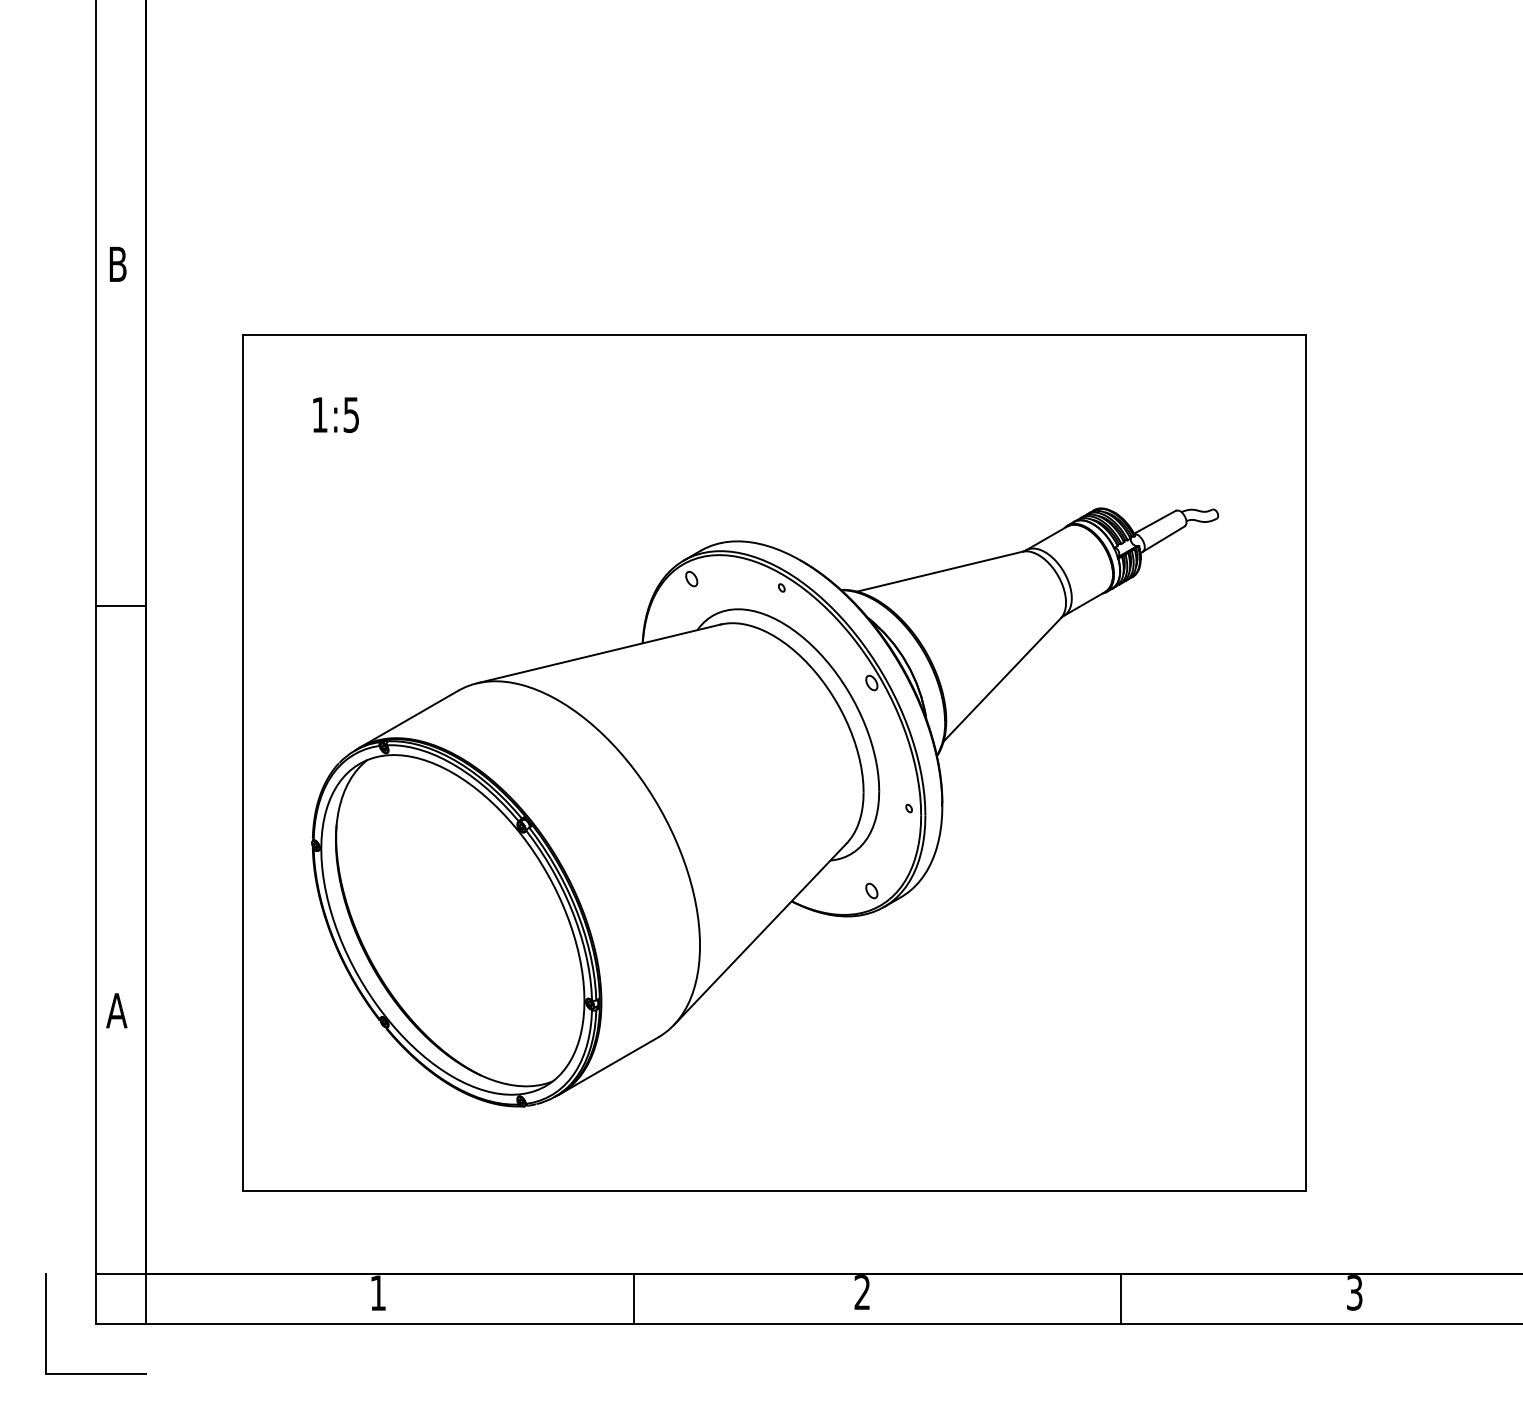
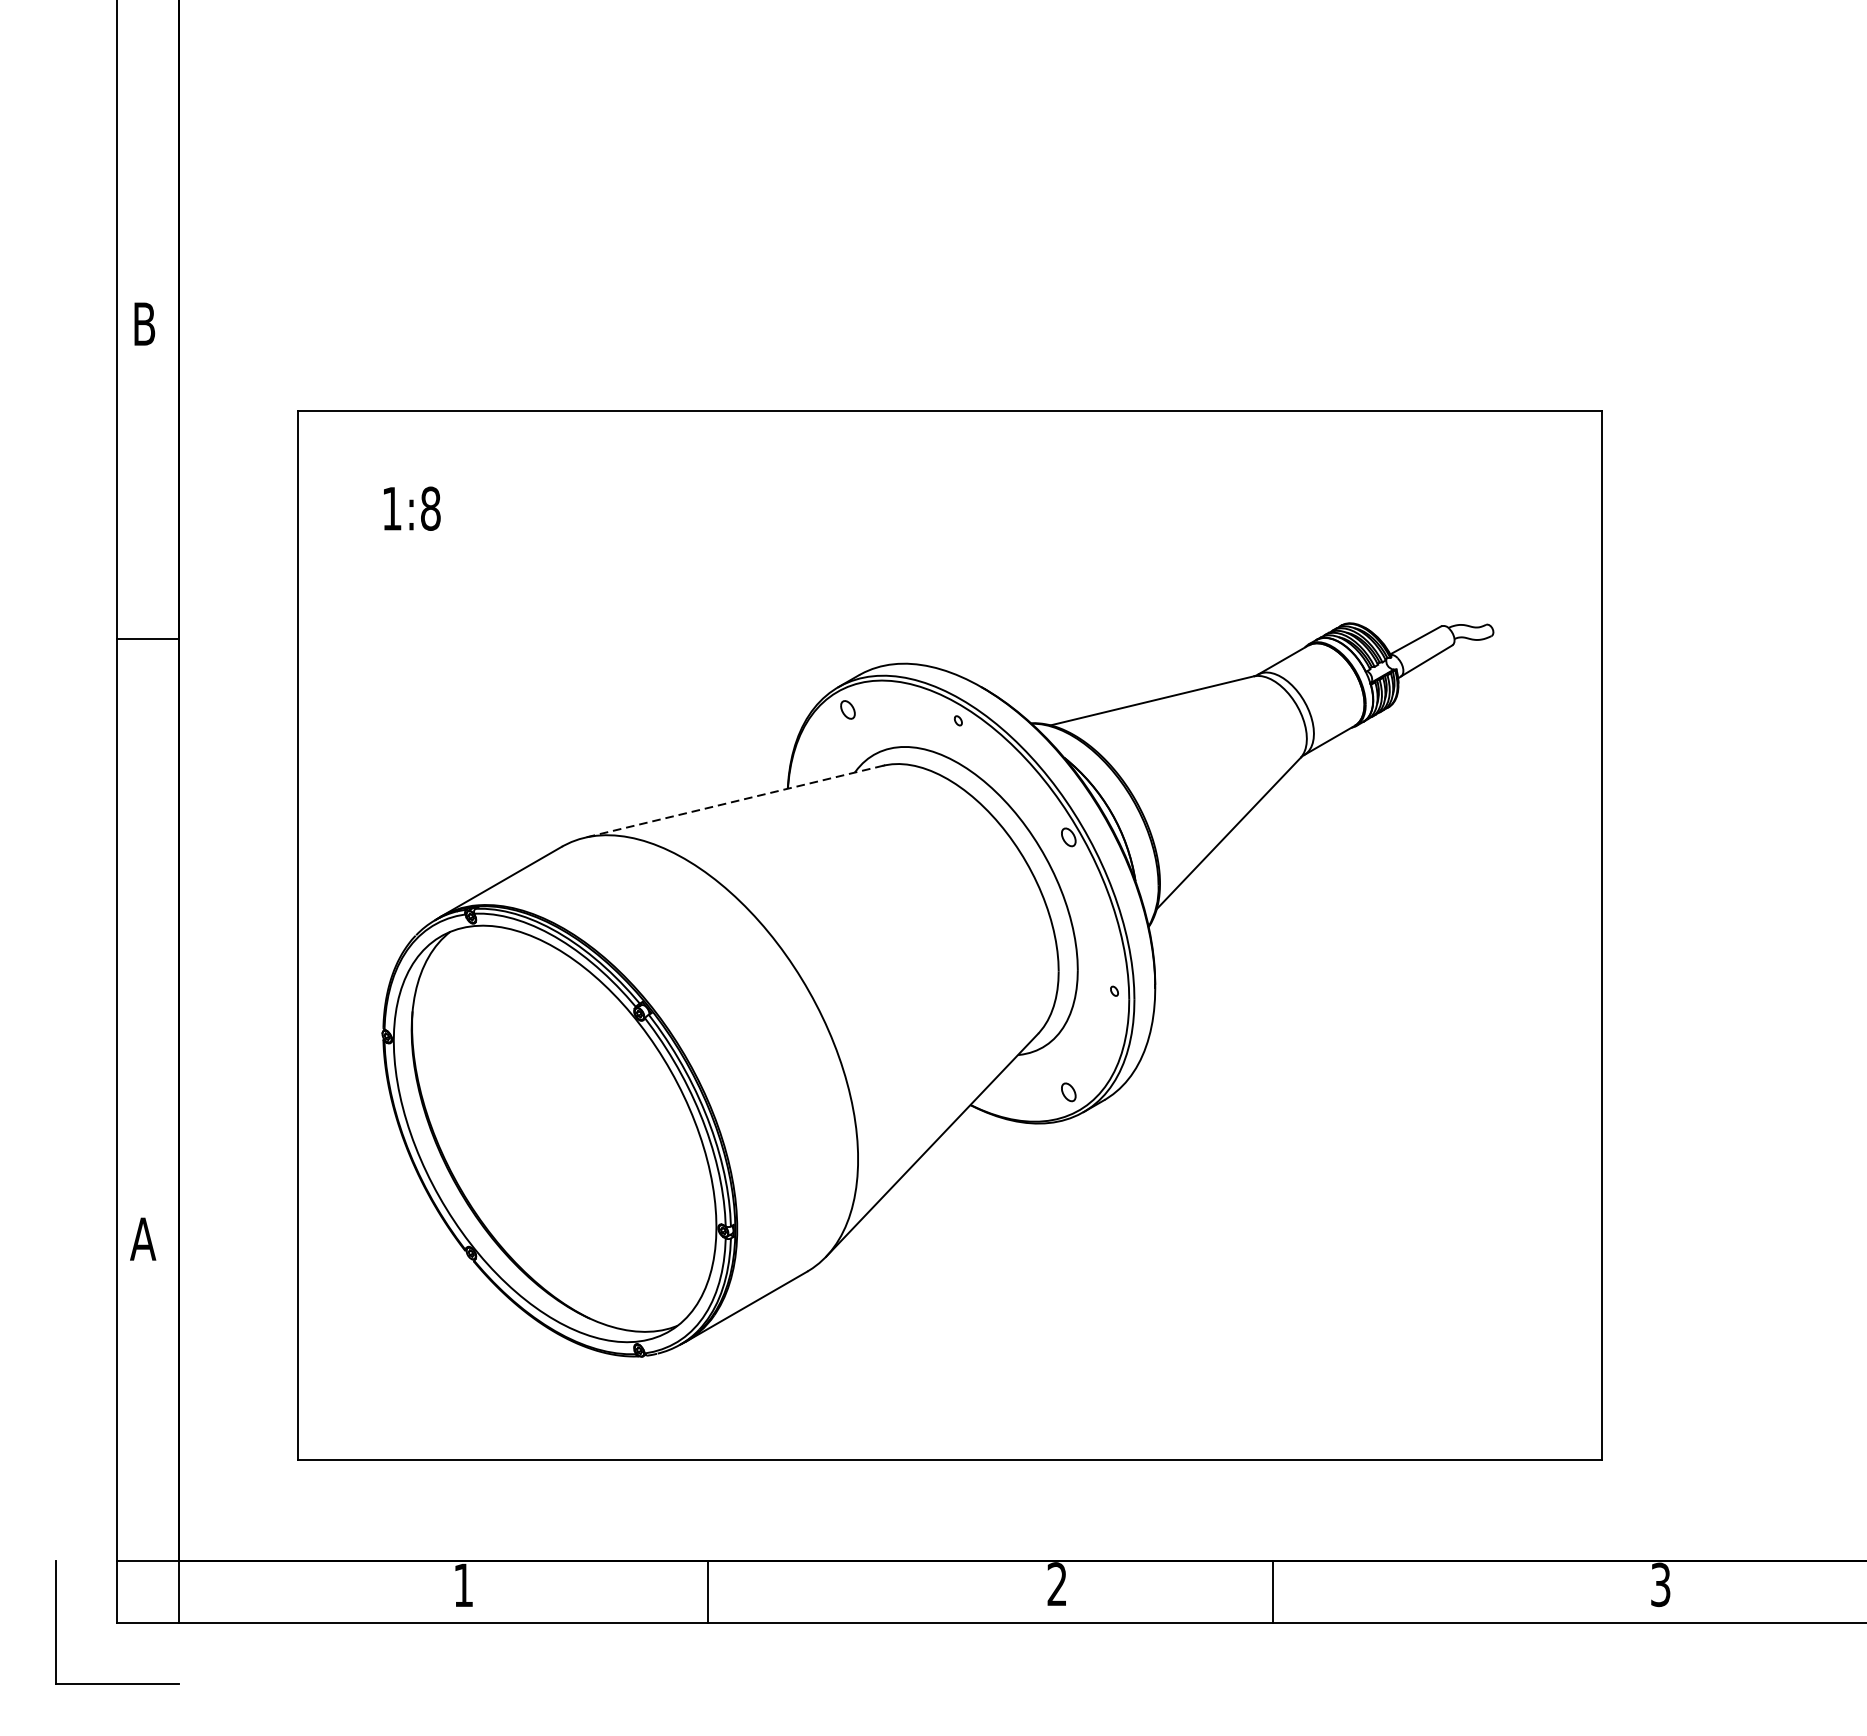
text: (351, 414) -> (430, 508), 1:5 -> 1:8
line: (120, 605) -> (147, 638), moved
line: (598, 654) -> (733, 802), solid -> dashed
line: (633, 1298) -> (707, 1591), moved
line: (1121, 1298) -> (1273, 1591), moved

